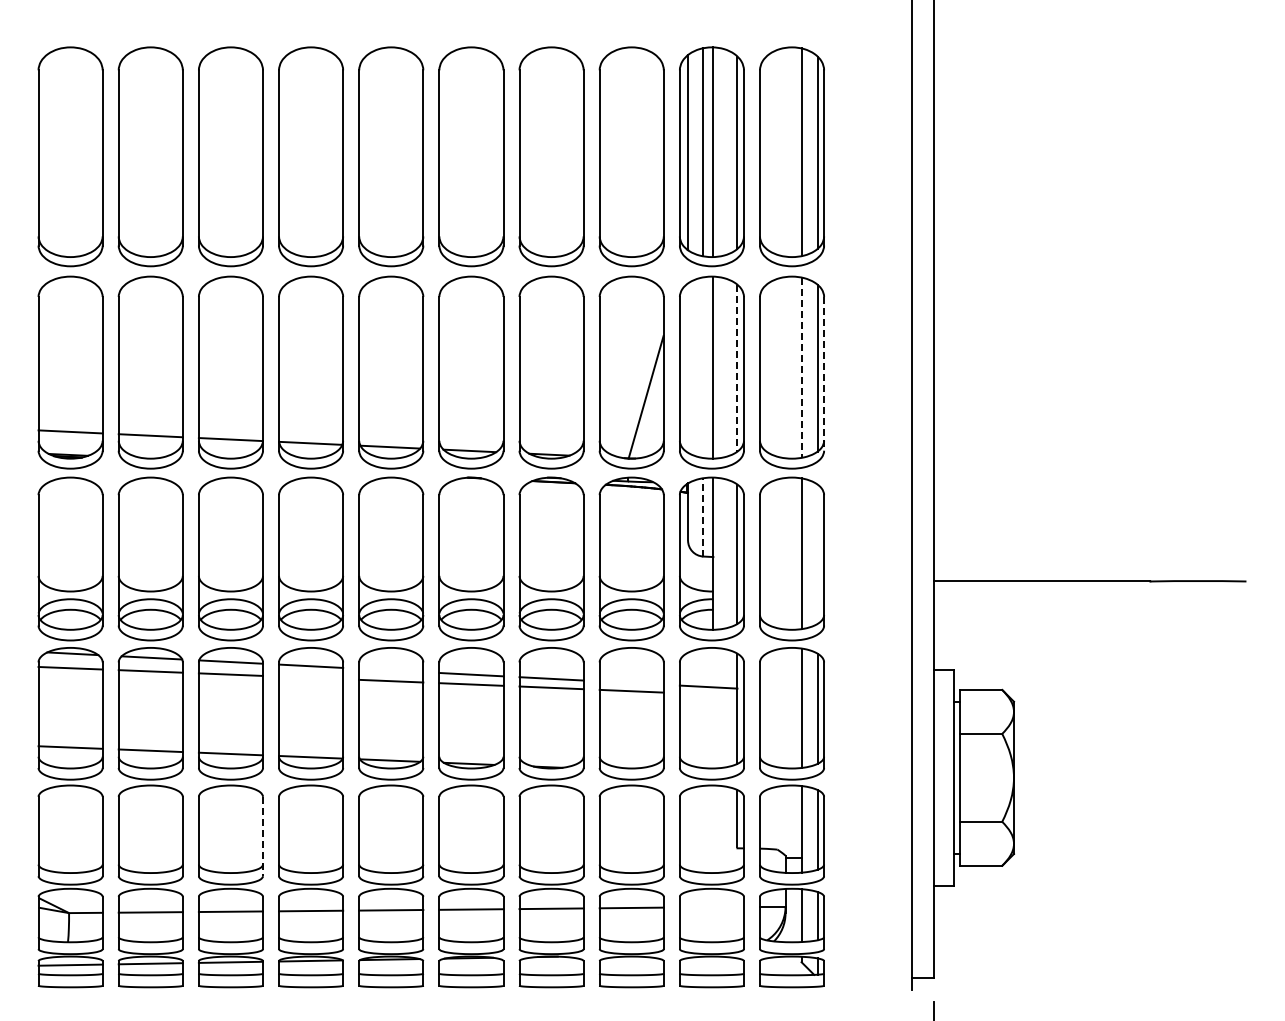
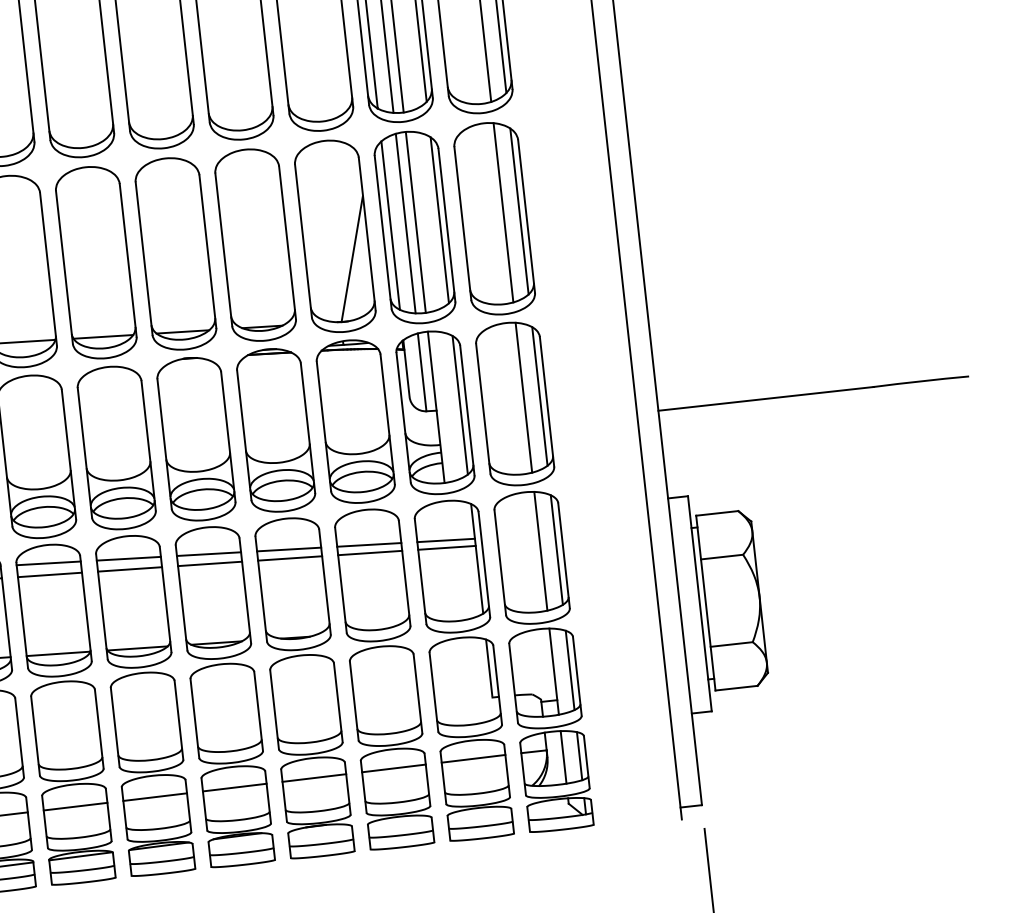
line: (688, 367) -> (391, 225), added
line: (703, 367) -> (405, 223), added
line: (737, 368) -> (439, 220), dashed -> solid
line: (801, 368) -> (503, 213), dashed -> solid
line: (824, 373) -> (526, 216), dashed -> solid
line: (703, 516) -> (422, 371), dashed -> solid
line: (817, 553) -> (539, 395), added
line: (391, 670) -> (129, 558), added
line: (311, 677) -> (50, 574), added
line: (631, 682) -> (368, 544), added
line: (708, 694) -> (446, 547), added
line: (263, 836) -> (20, 737), dashed -> solid
line: (711, 906) -> (473, 758), added

